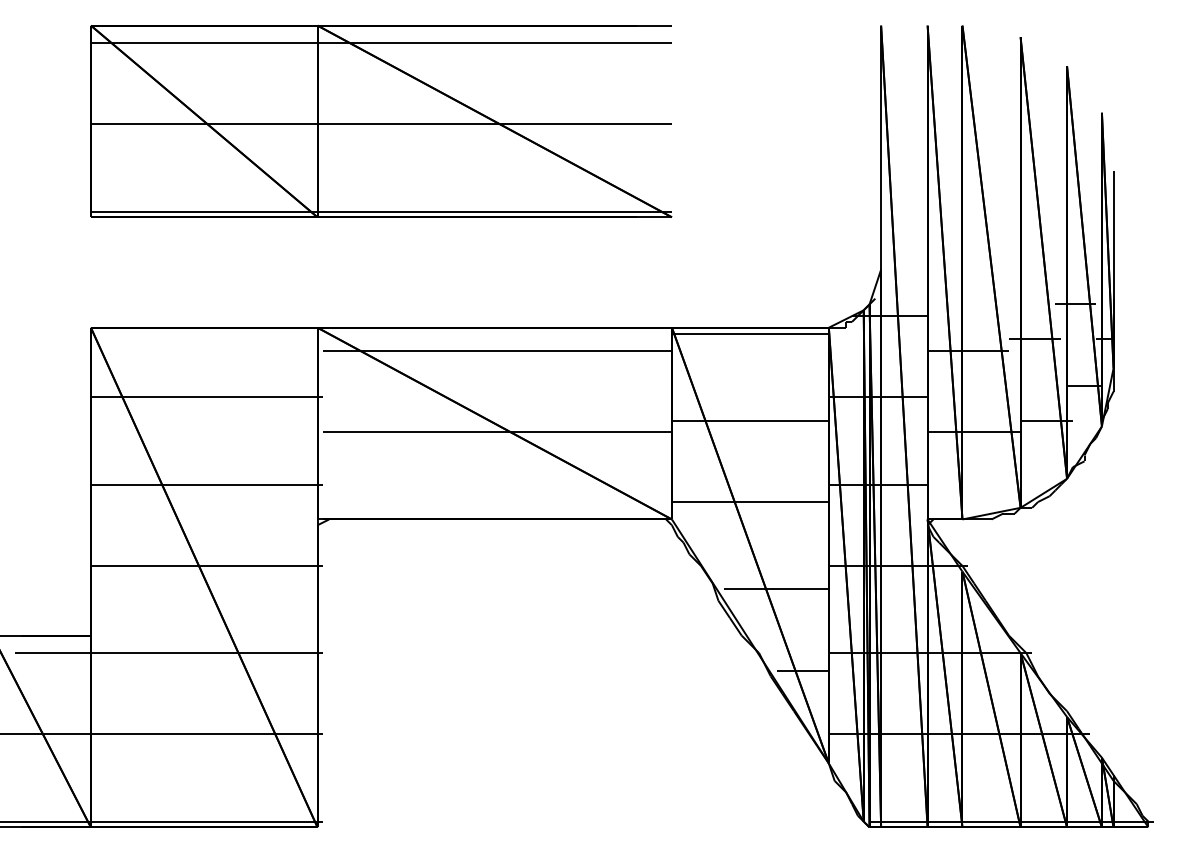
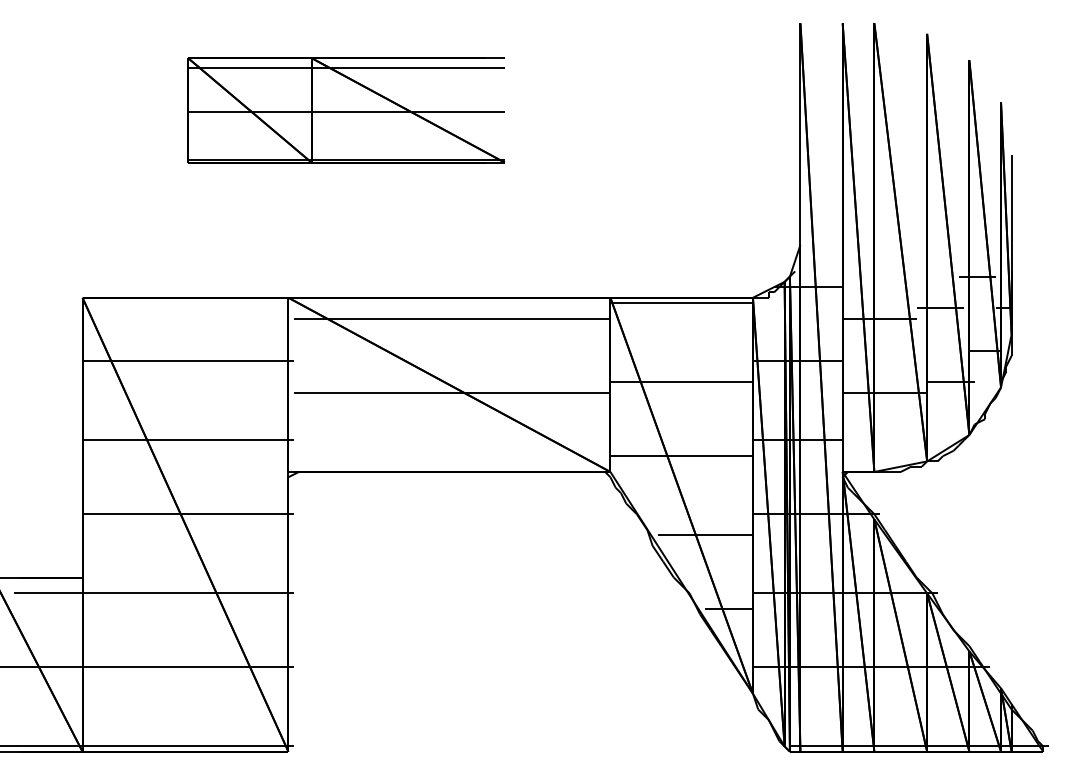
part: (381, 121) -> (346, 110), size x0.6

